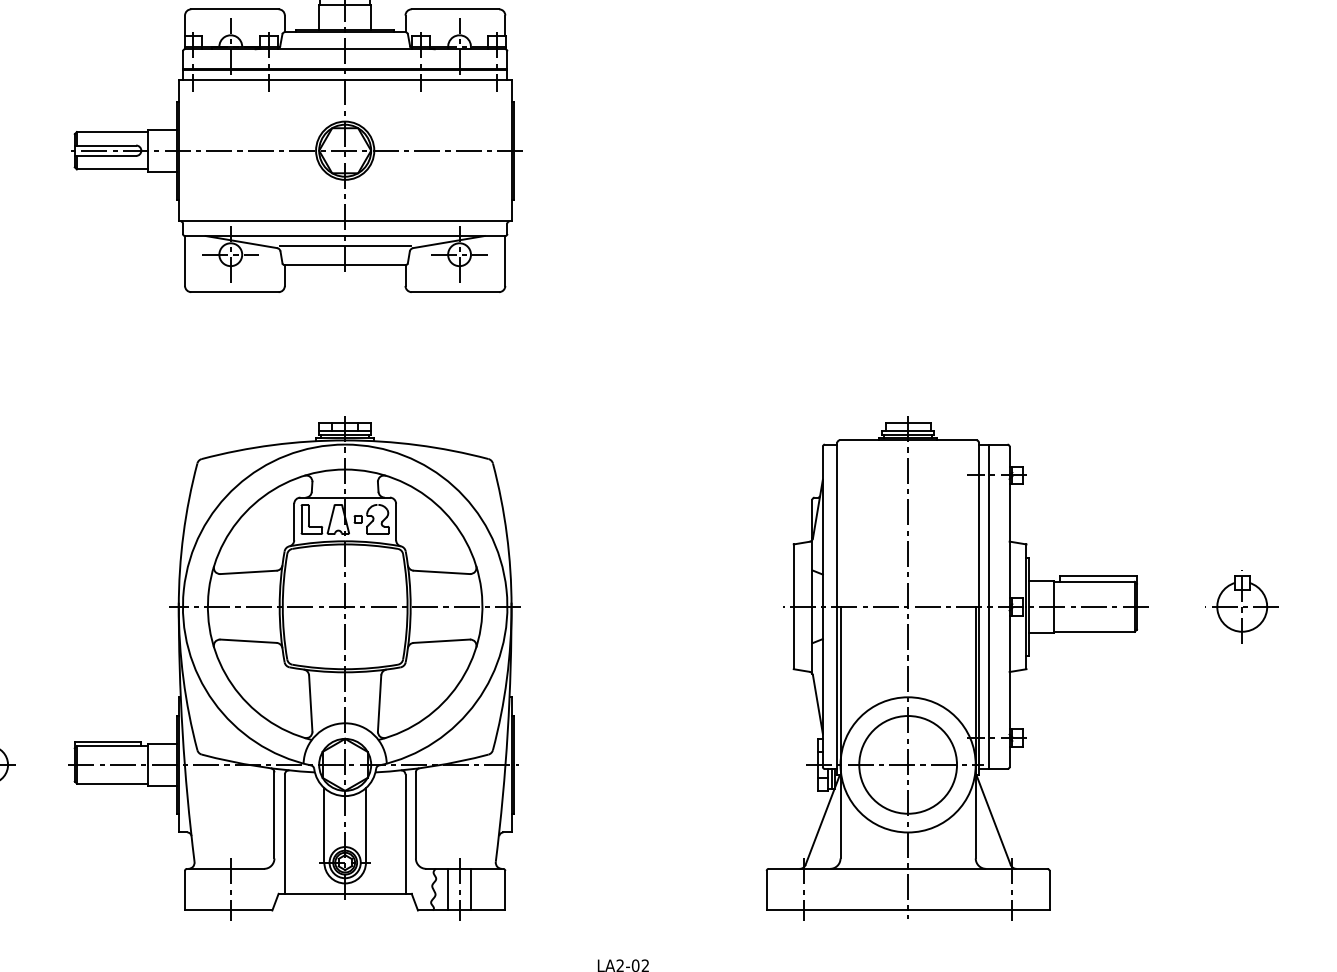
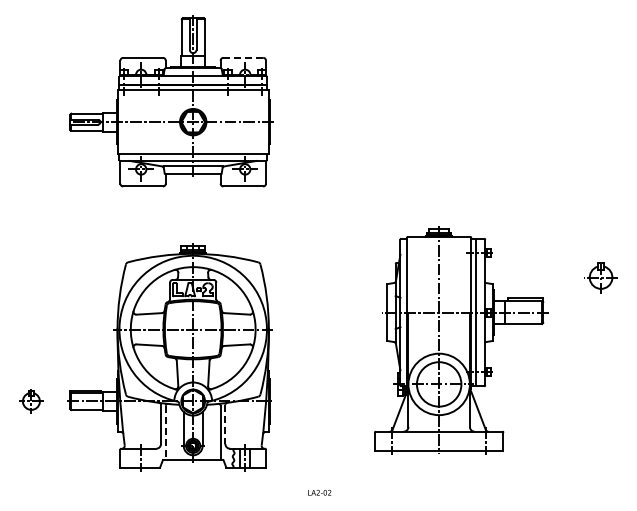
line: (455, 8) -> (243, 57), solid -> dashed
part: (1240, 606) -> (600, 277), moved
part: (957, 668) -> (461, 340), moved
line: (416, 815) -> (225, 424), solid -> dashed
line: (284, 835) -> (165, 433), solid -> dashed

